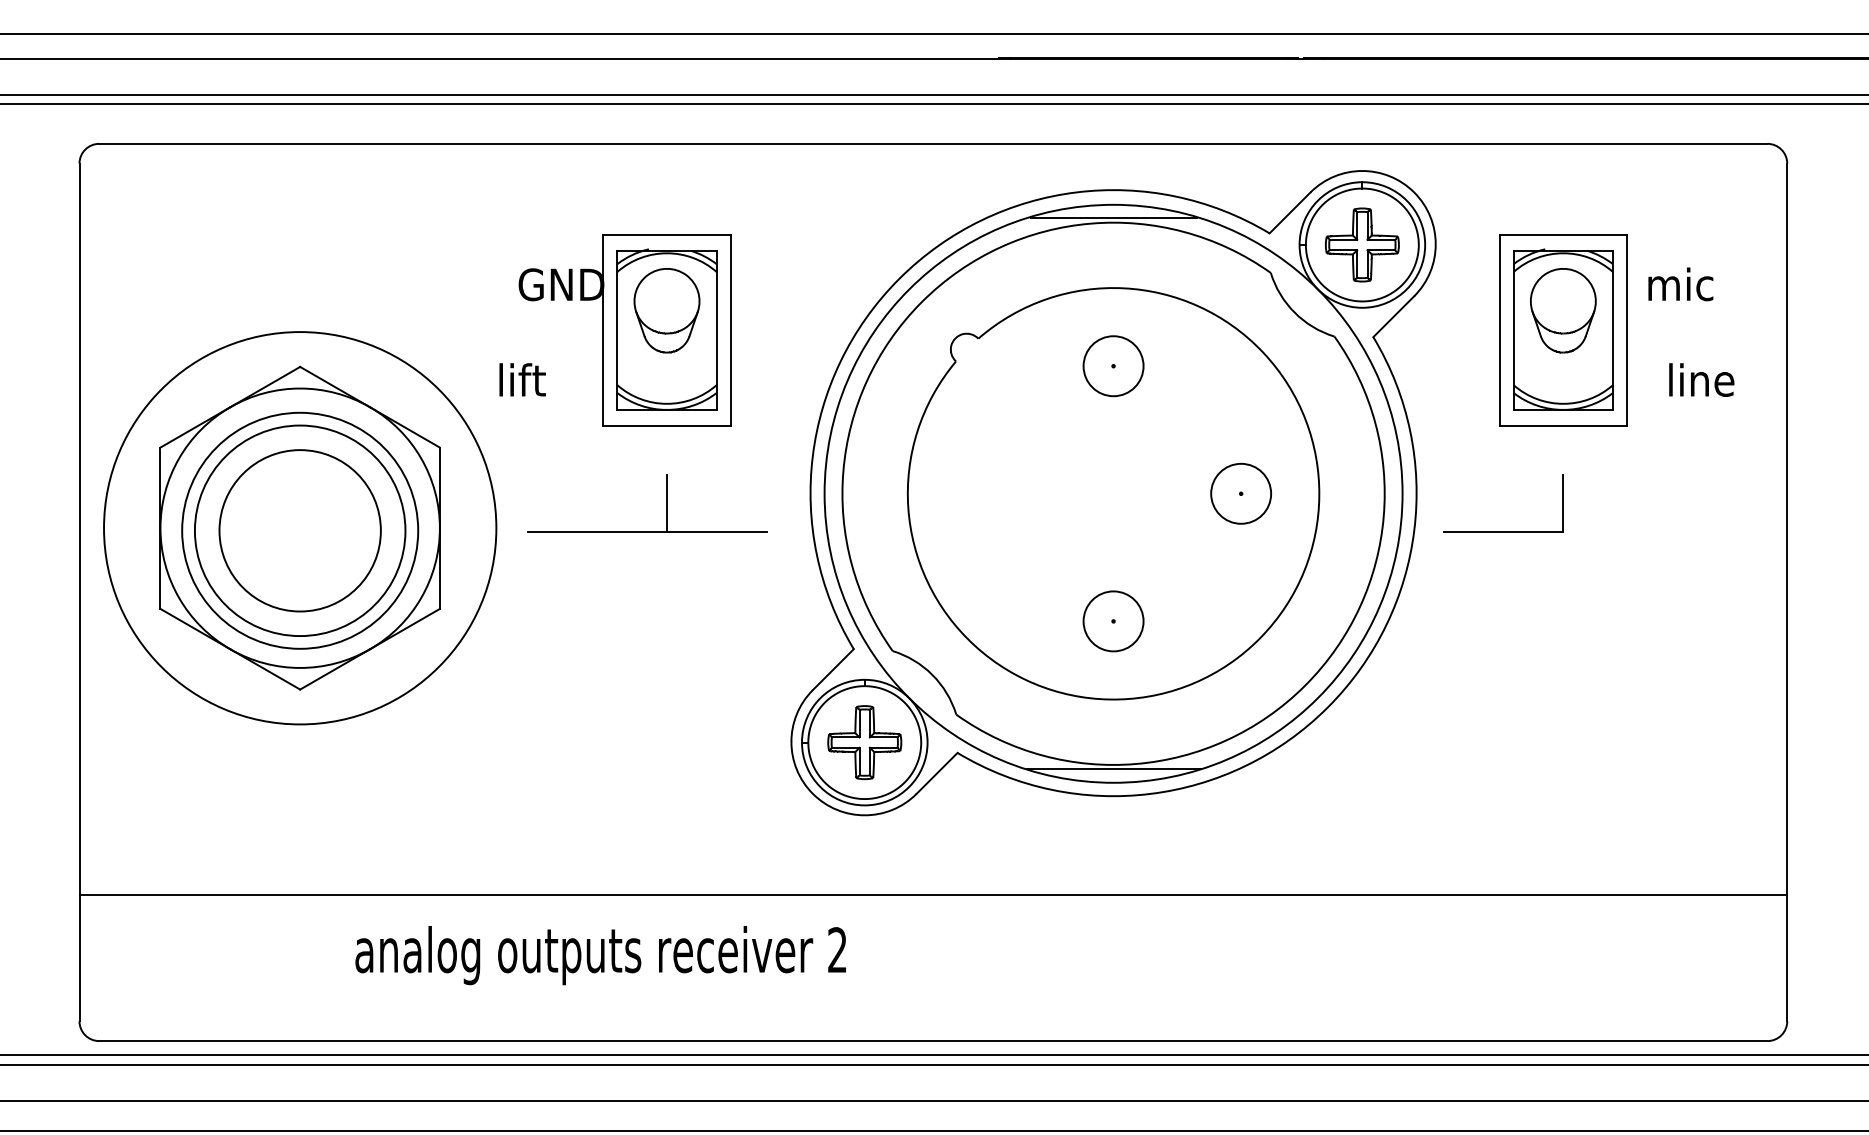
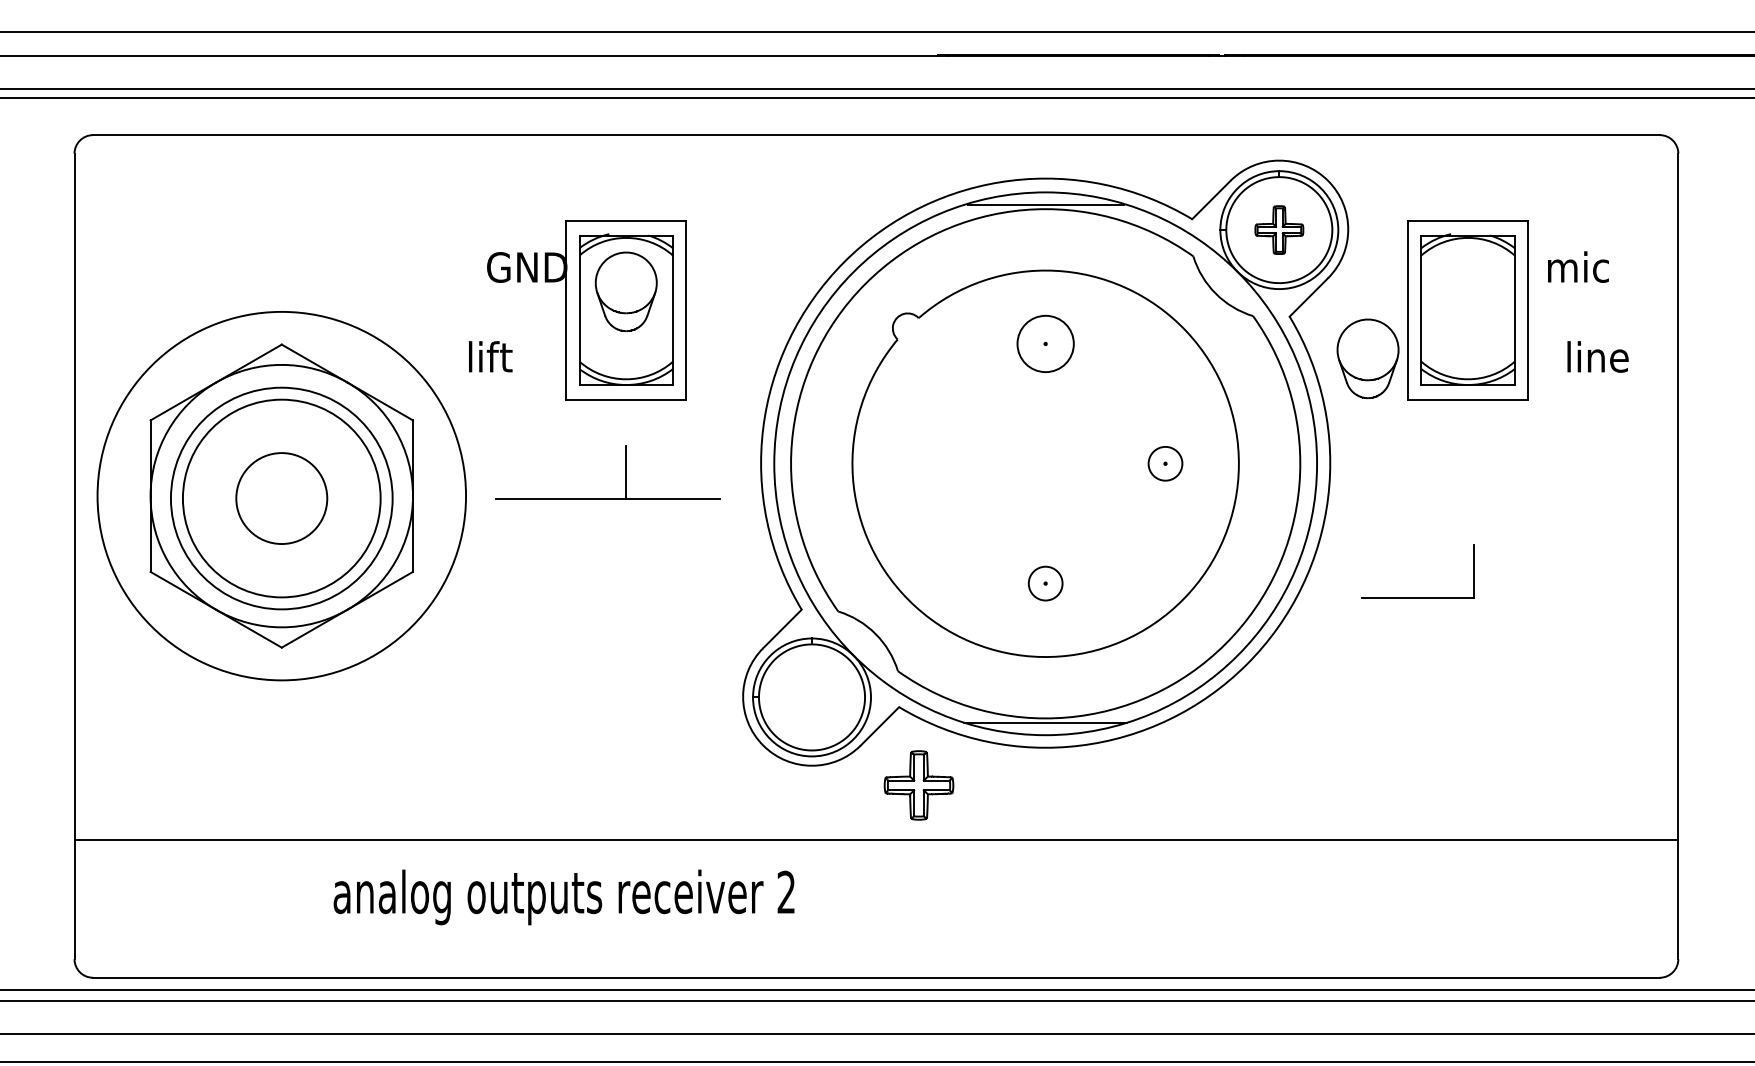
part: (1362, 244) -> (1279, 229), size x0.7
part: (1562, 310) -> (1367, 358), moved
circle: (1241, 493) -> (1165, 463), size x0.6
circle: (299, 530) -> (281, 498), size x0.6
part: (1503, 530) -> (1417, 597), moved
circle: (1113, 621) -> (1045, 583), size x0.6
part: (864, 742) -> (918, 785), moved

